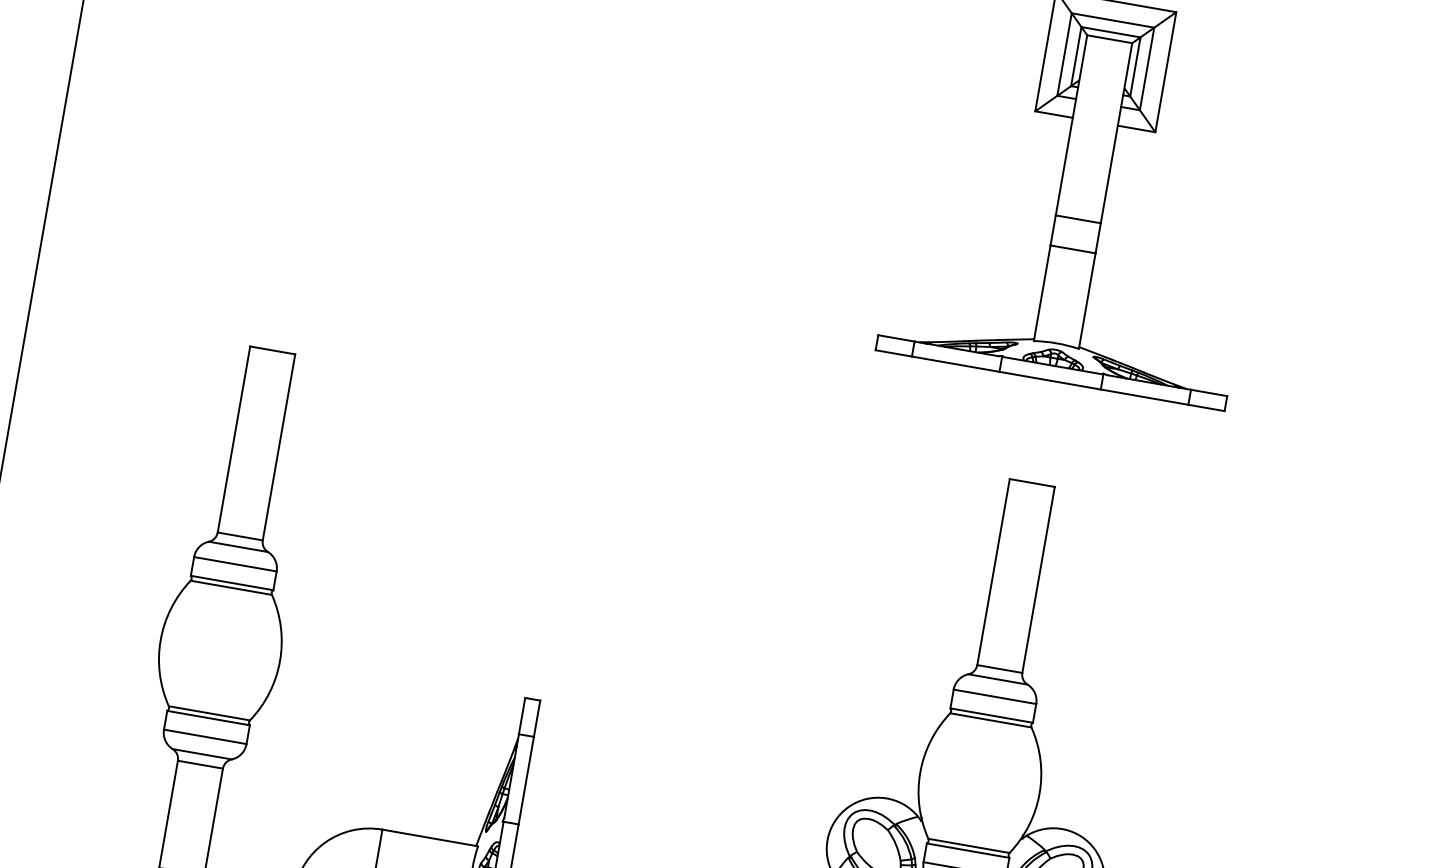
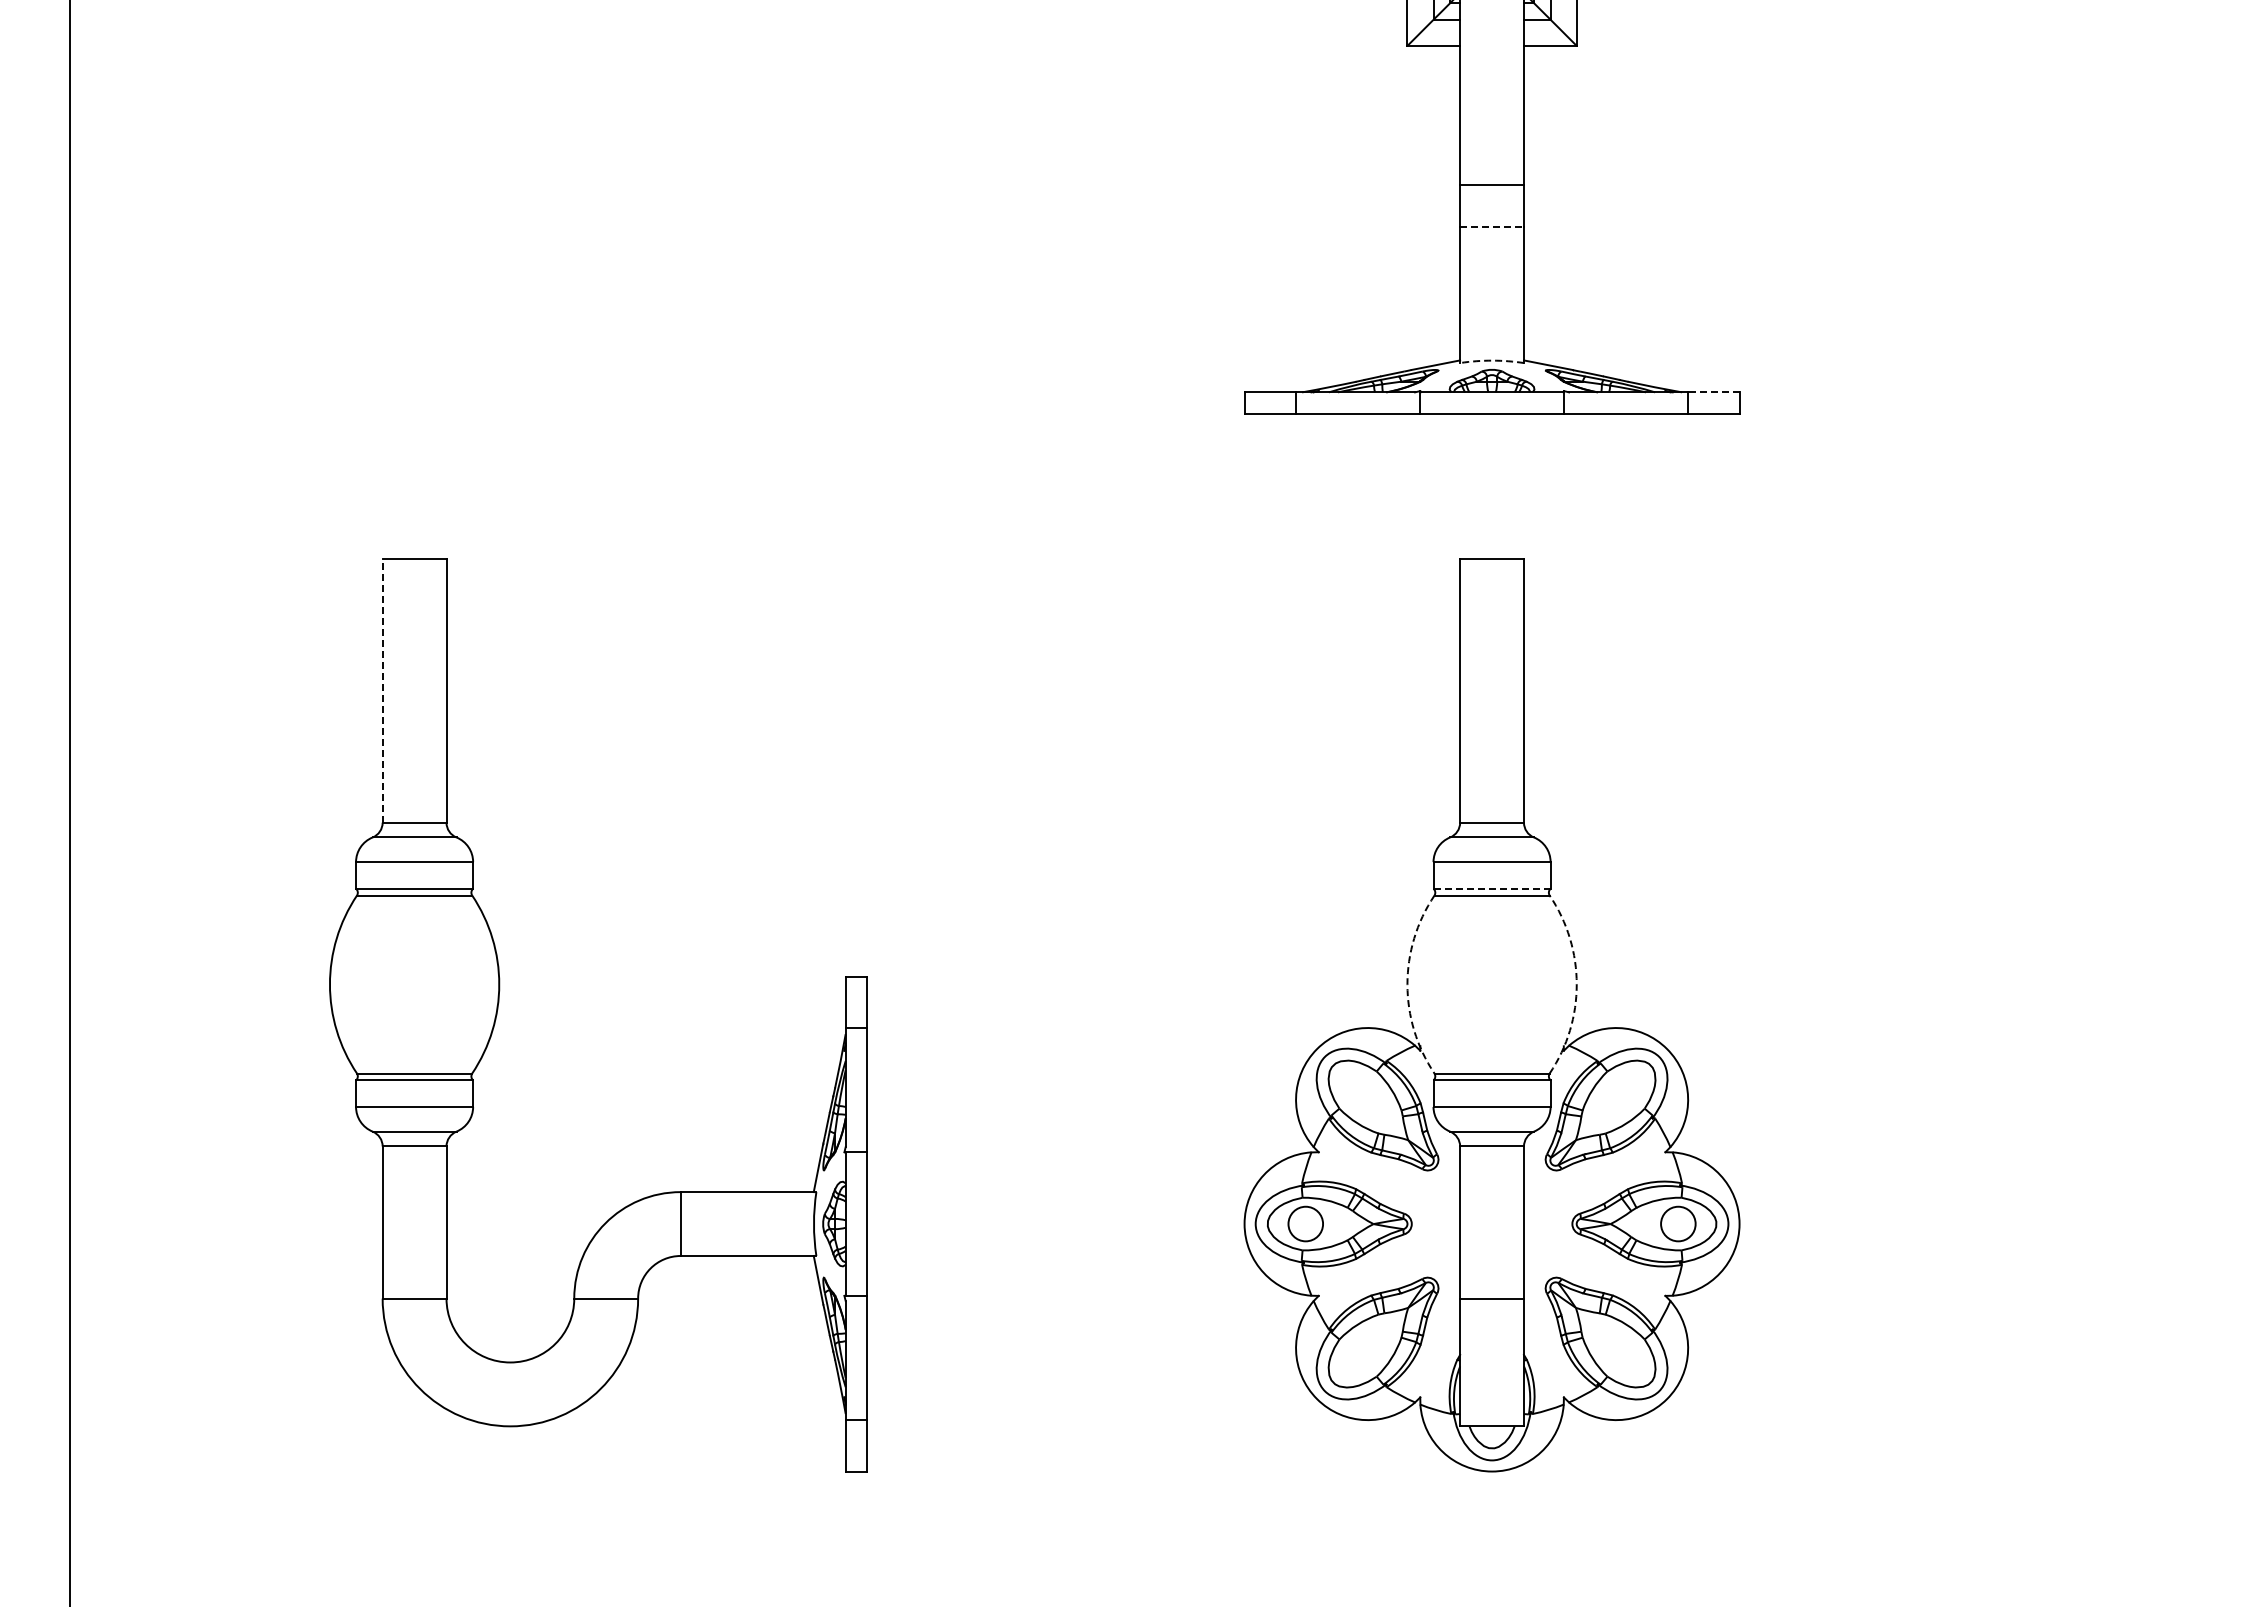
line: (1073, 249) -> (1492, 227), solid -> dashed
arc: (1056, 343) -> (1492, 360), solid -> dashed
line: (1208, 393) -> (1713, 392), solid -> dashed
line: (233, 439) -> (382, 690), solid -> dashed
line: (992, 715) -> (1492, 888), solid -> dashed
arc: (920, 772) -> (1407, 984), solid -> dashed
arc: (1039, 793) -> (1576, 984), solid -> dashed

